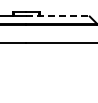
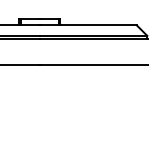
line: (58, 16) -> (88, 25), dashed -> solid

